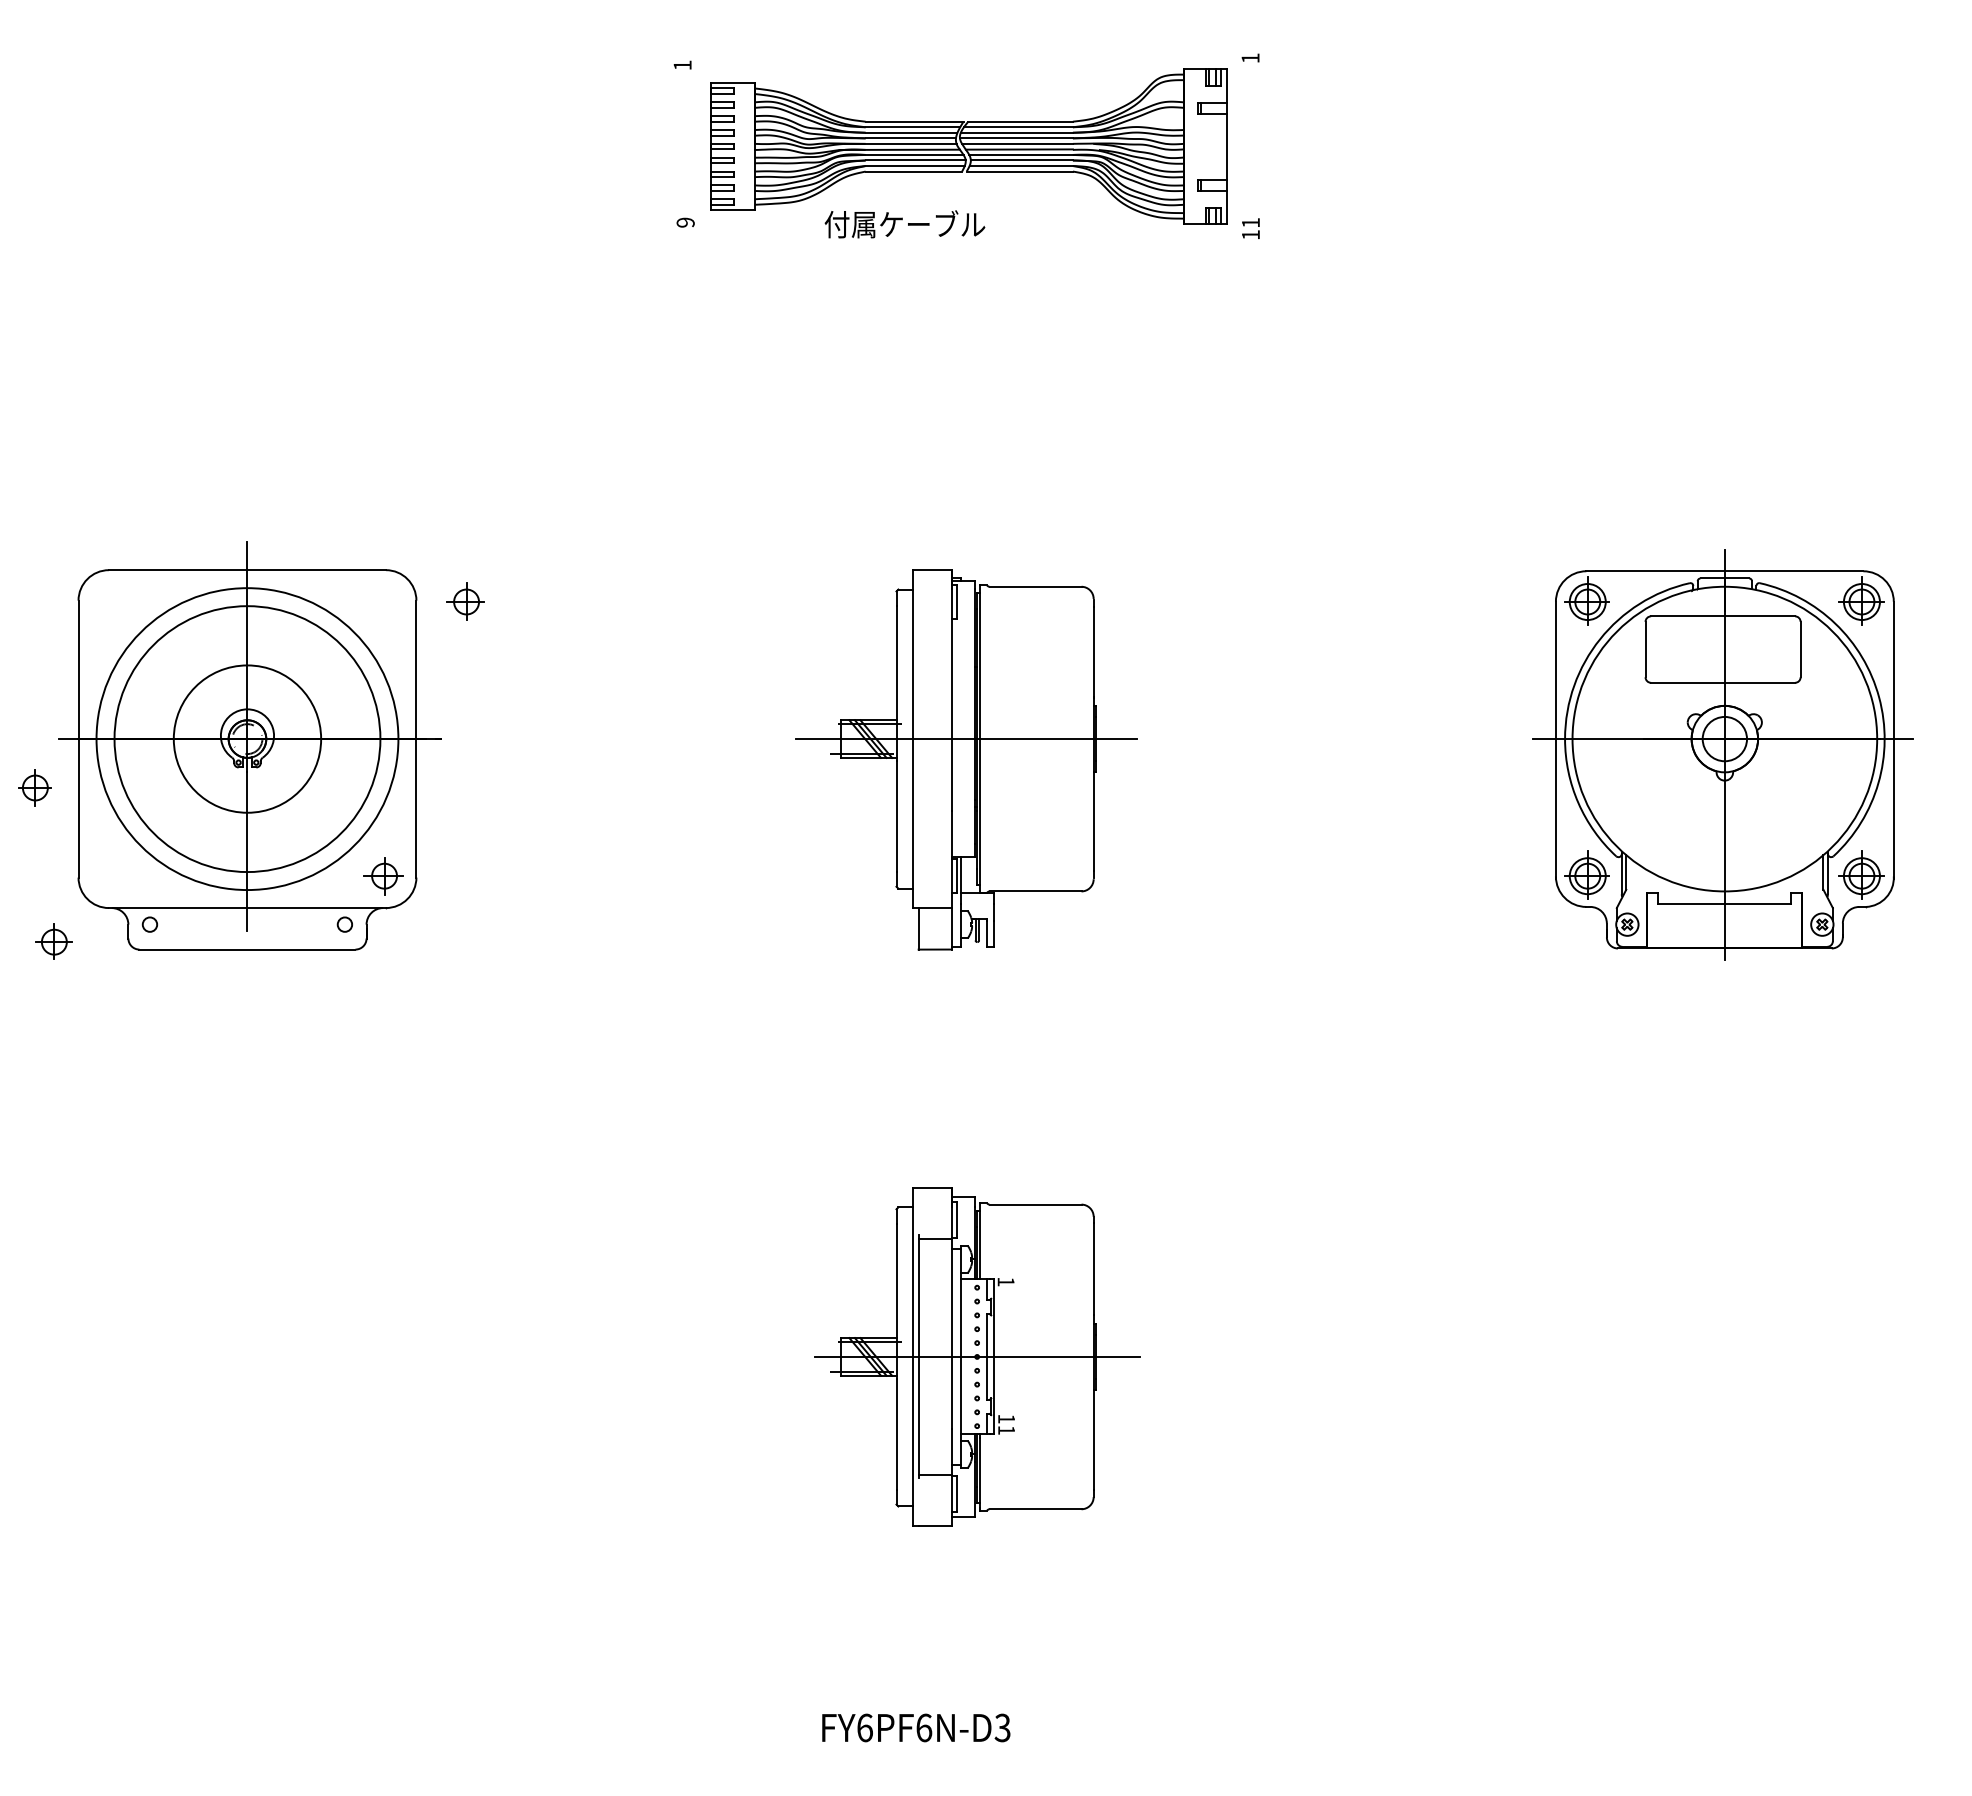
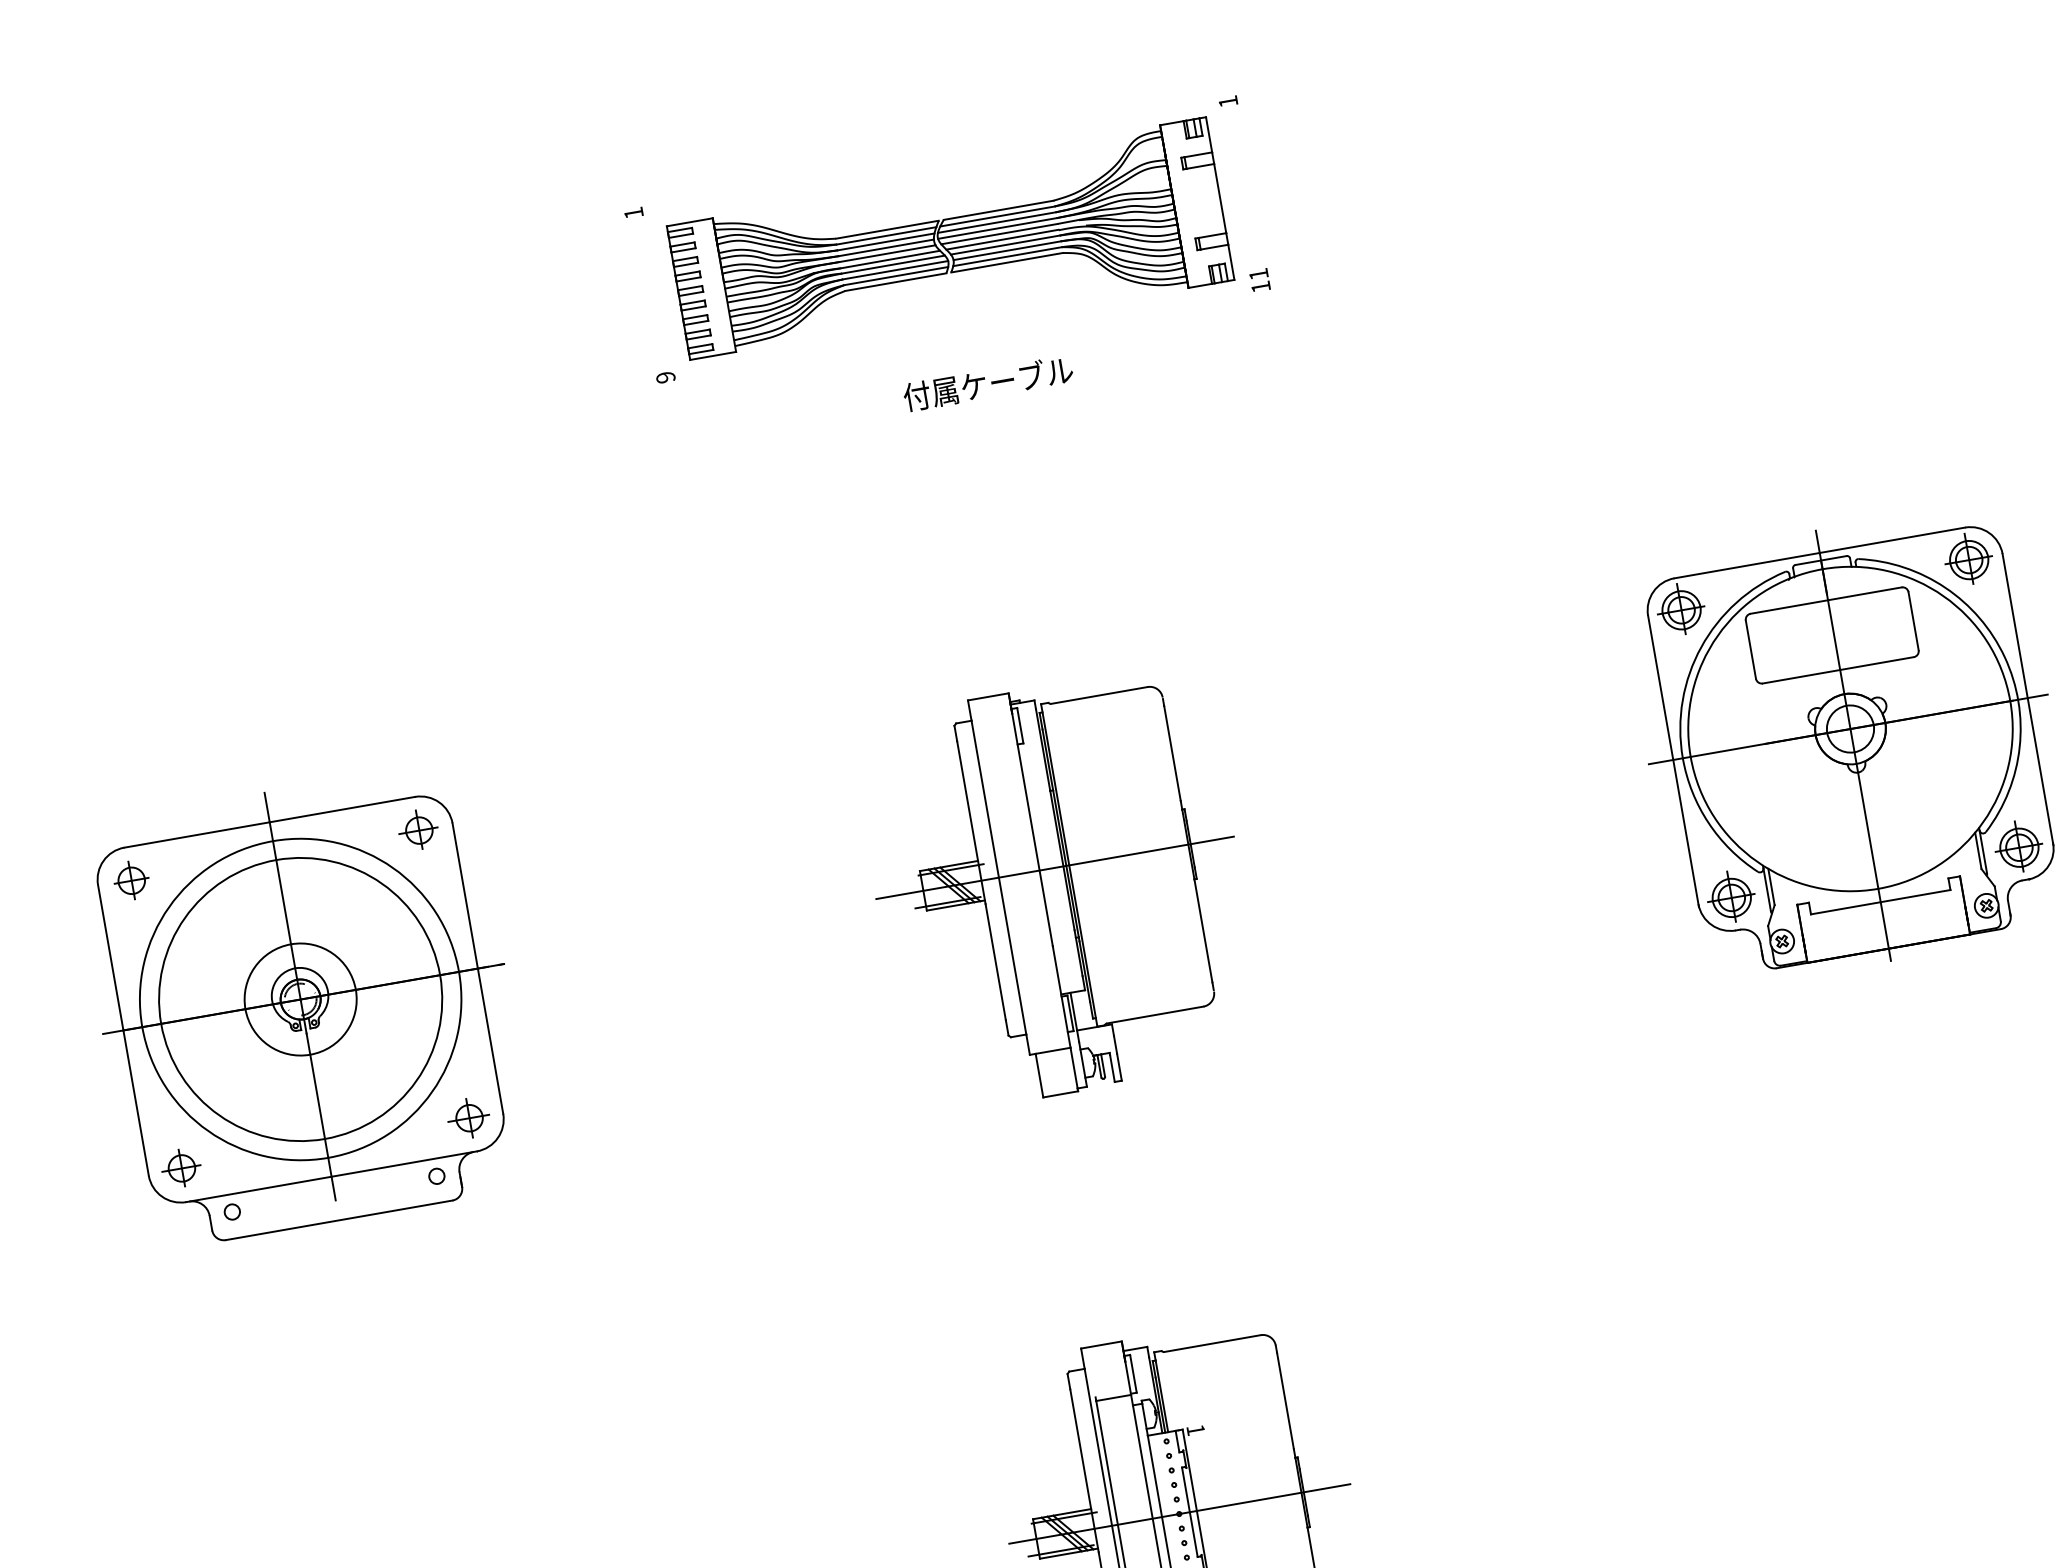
text: (904, 224) -> (987, 383), moved
part: (465, 601) -> (418, 830), moved
circle: (247, 738) -> (300, 998), size x0.71
part: (34, 787) -> (130, 880), moved
part: (53, 941) -> (180, 1167), moved

